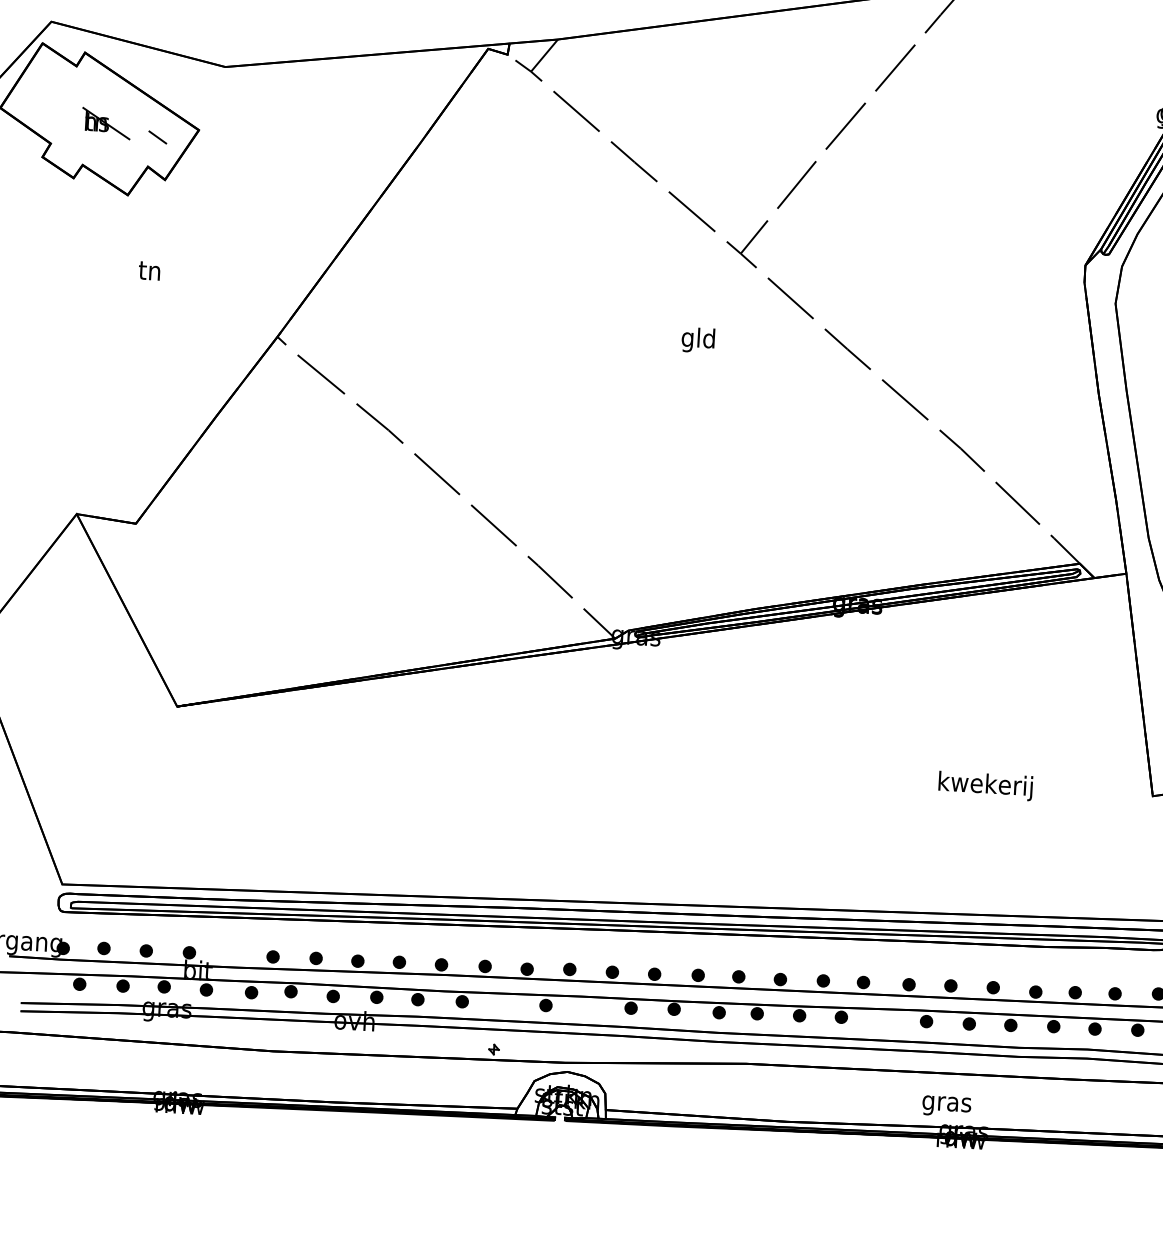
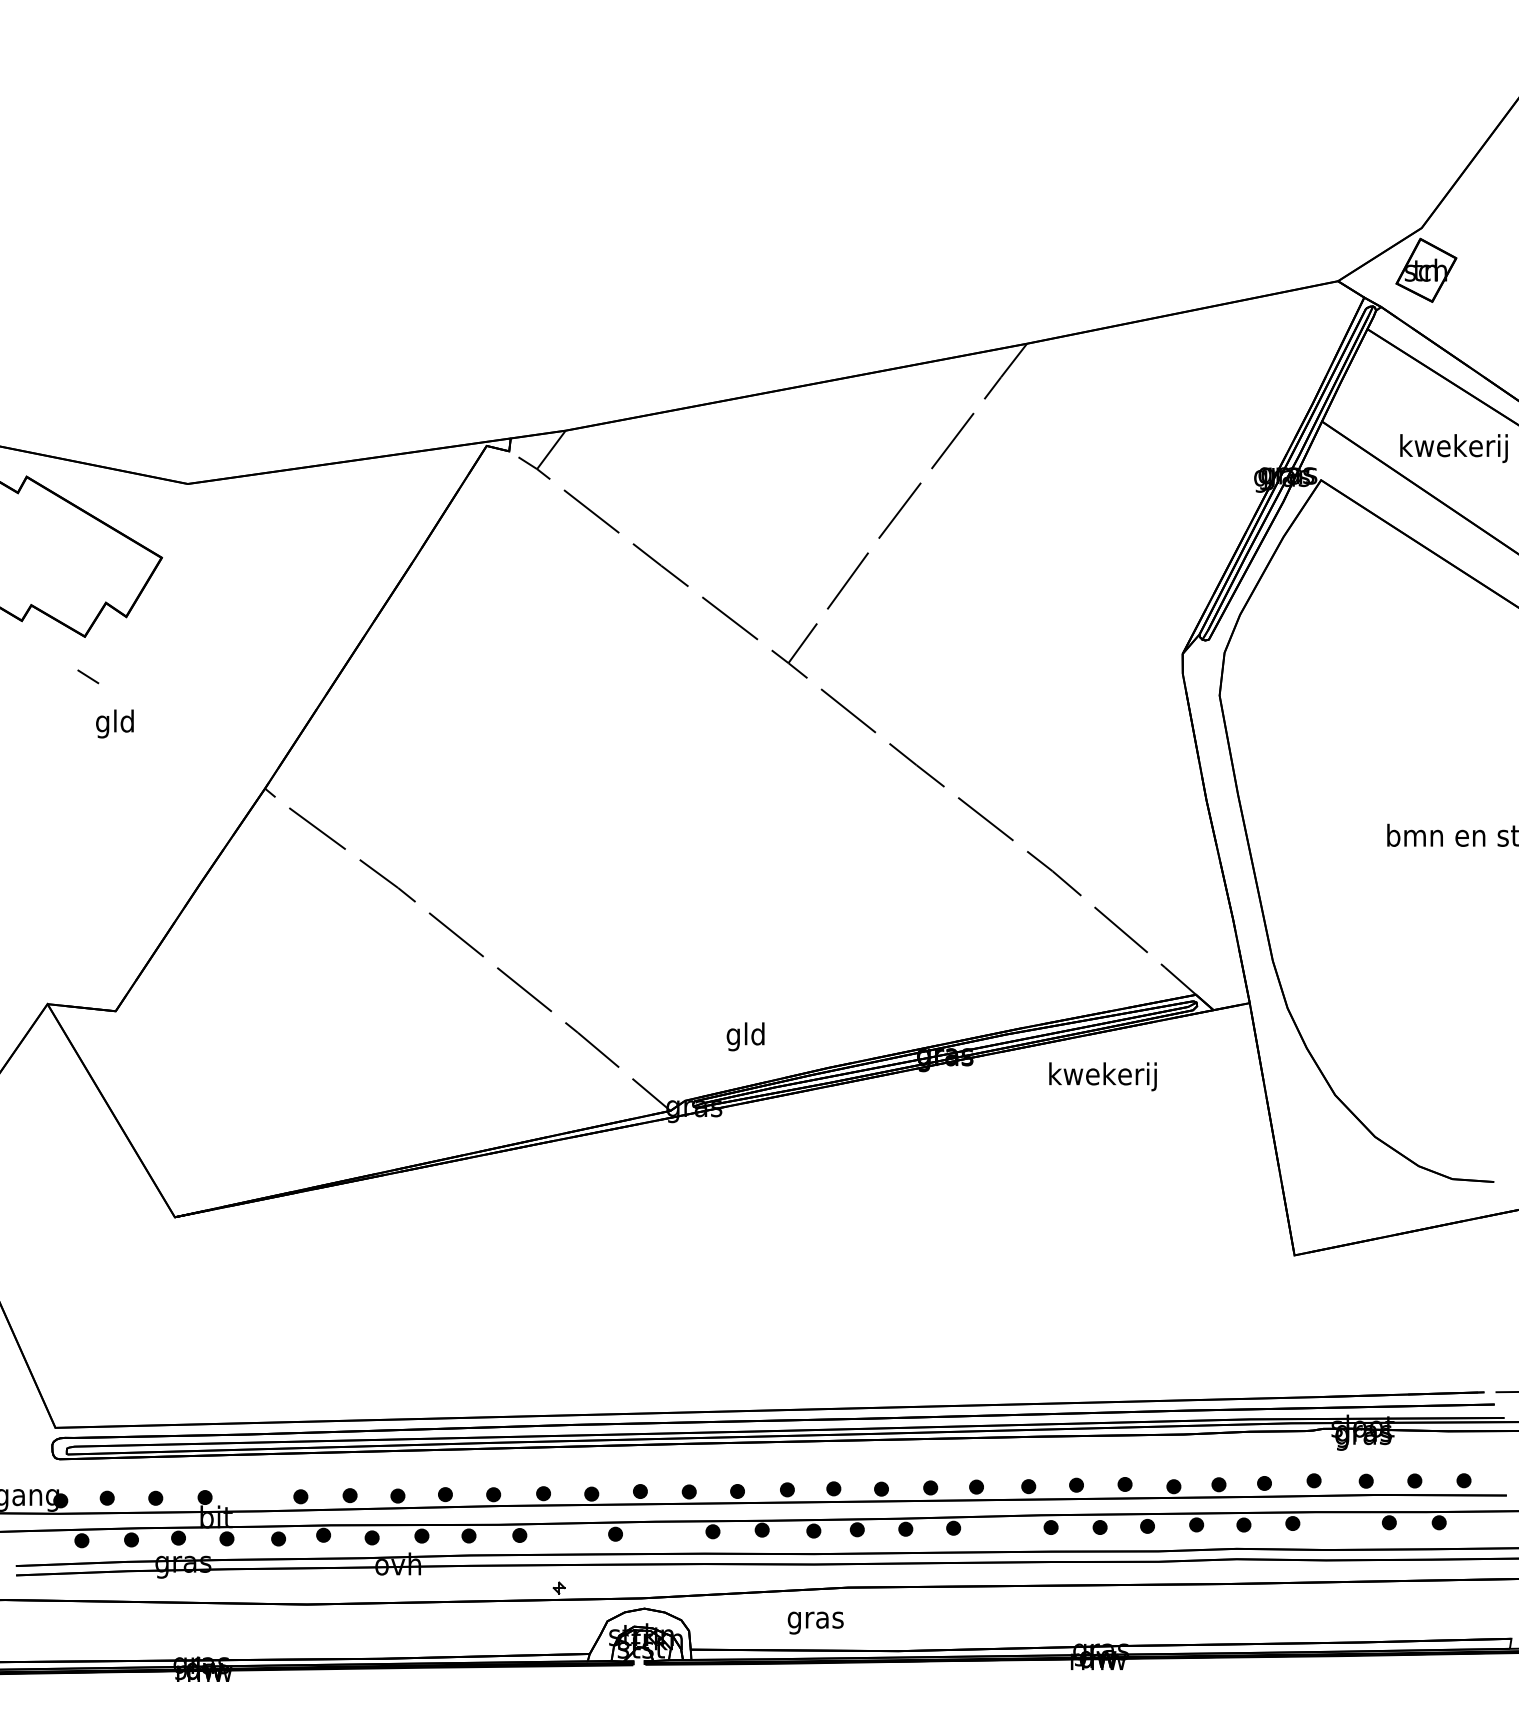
part: (106, 123) -> (55, 556), removed
line: (157, 137) -> (88, 676), moved
text: (149, 272) -> (114, 723), tn -> gld
text: (698, 340) -> (745, 1036), moved
text: (985, 785) -> (1102, 1076), moved
text: (946, 1105) -> (815, 1622), moved

